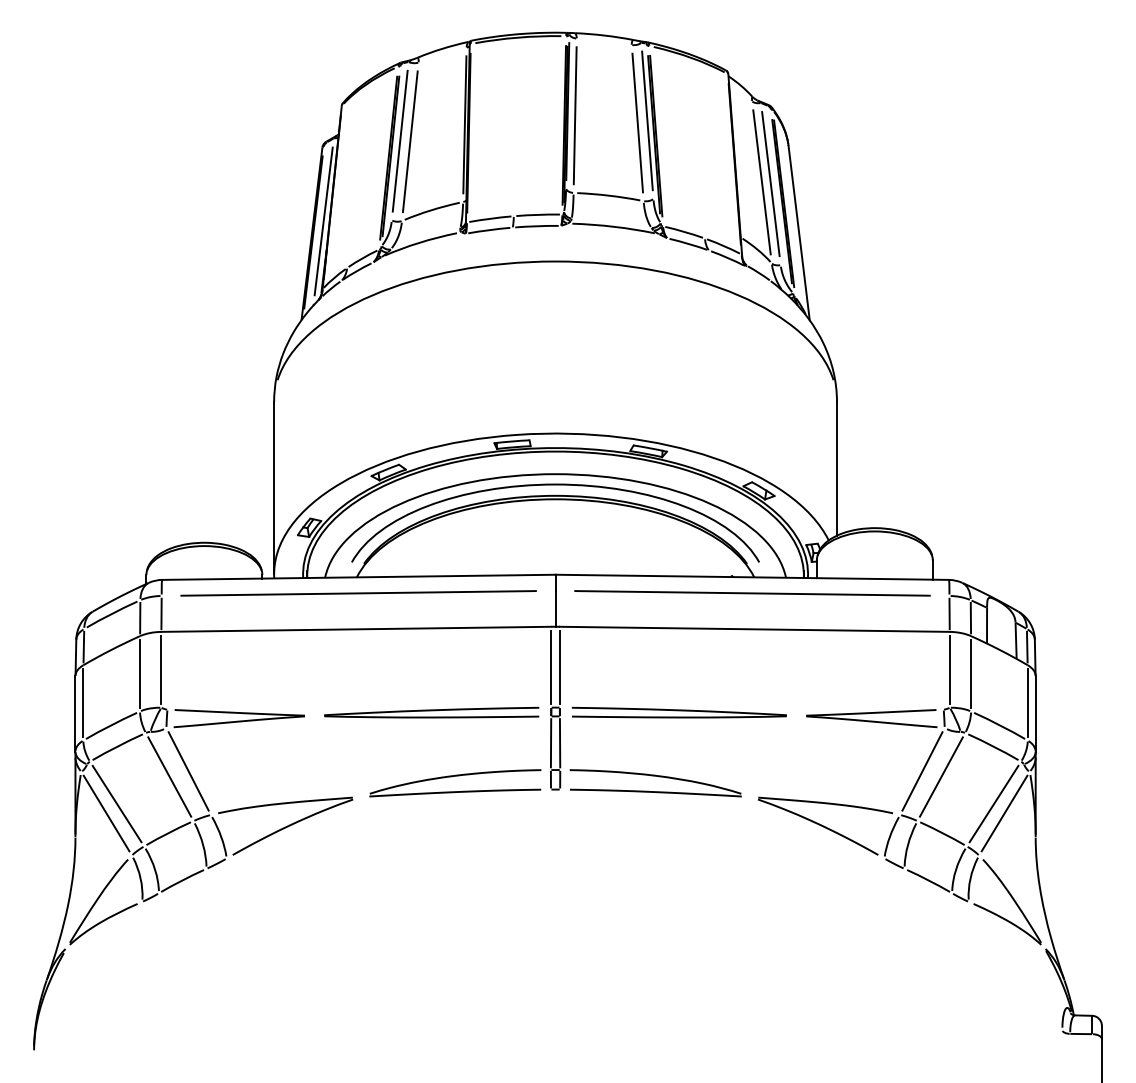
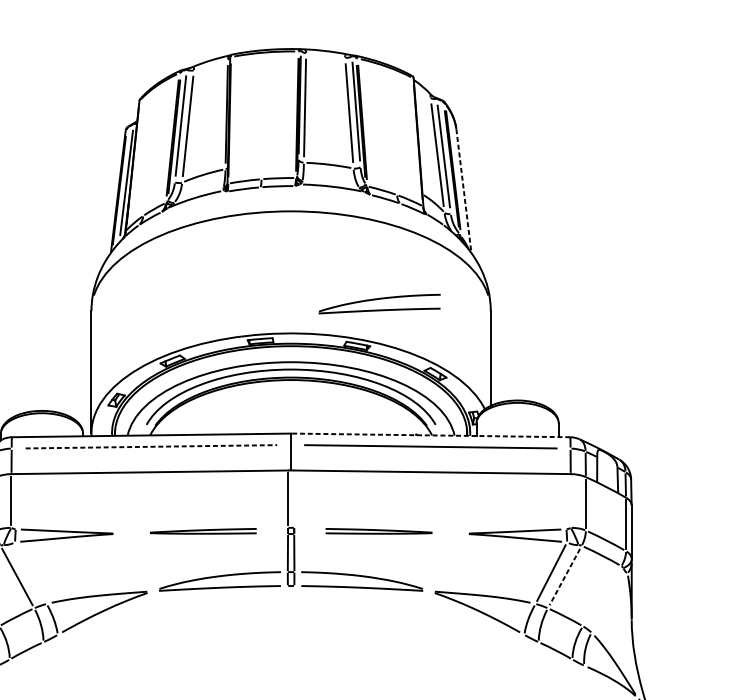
line: (799, 233) -> (464, 191), solid -> dashed
part: (677, 386) -> (377, 300), added
line: (752, 577) -> (430, 435), solid -> dashed
line: (359, 593) -> (152, 446), solid -> dashed
line: (559, 666) -> (293, 498), removed
line: (949, 669) -> (570, 500), removed
part: (431, 712) -> (203, 531), size x0.7
part: (679, 712) -> (379, 531), size x0.7
line: (188, 771) -> (30, 573), removed
line: (941, 777) -> (564, 577), solid -> dashed
line: (993, 803) -> (601, 595), removed
line: (1004, 813) -> (609, 602), removed

